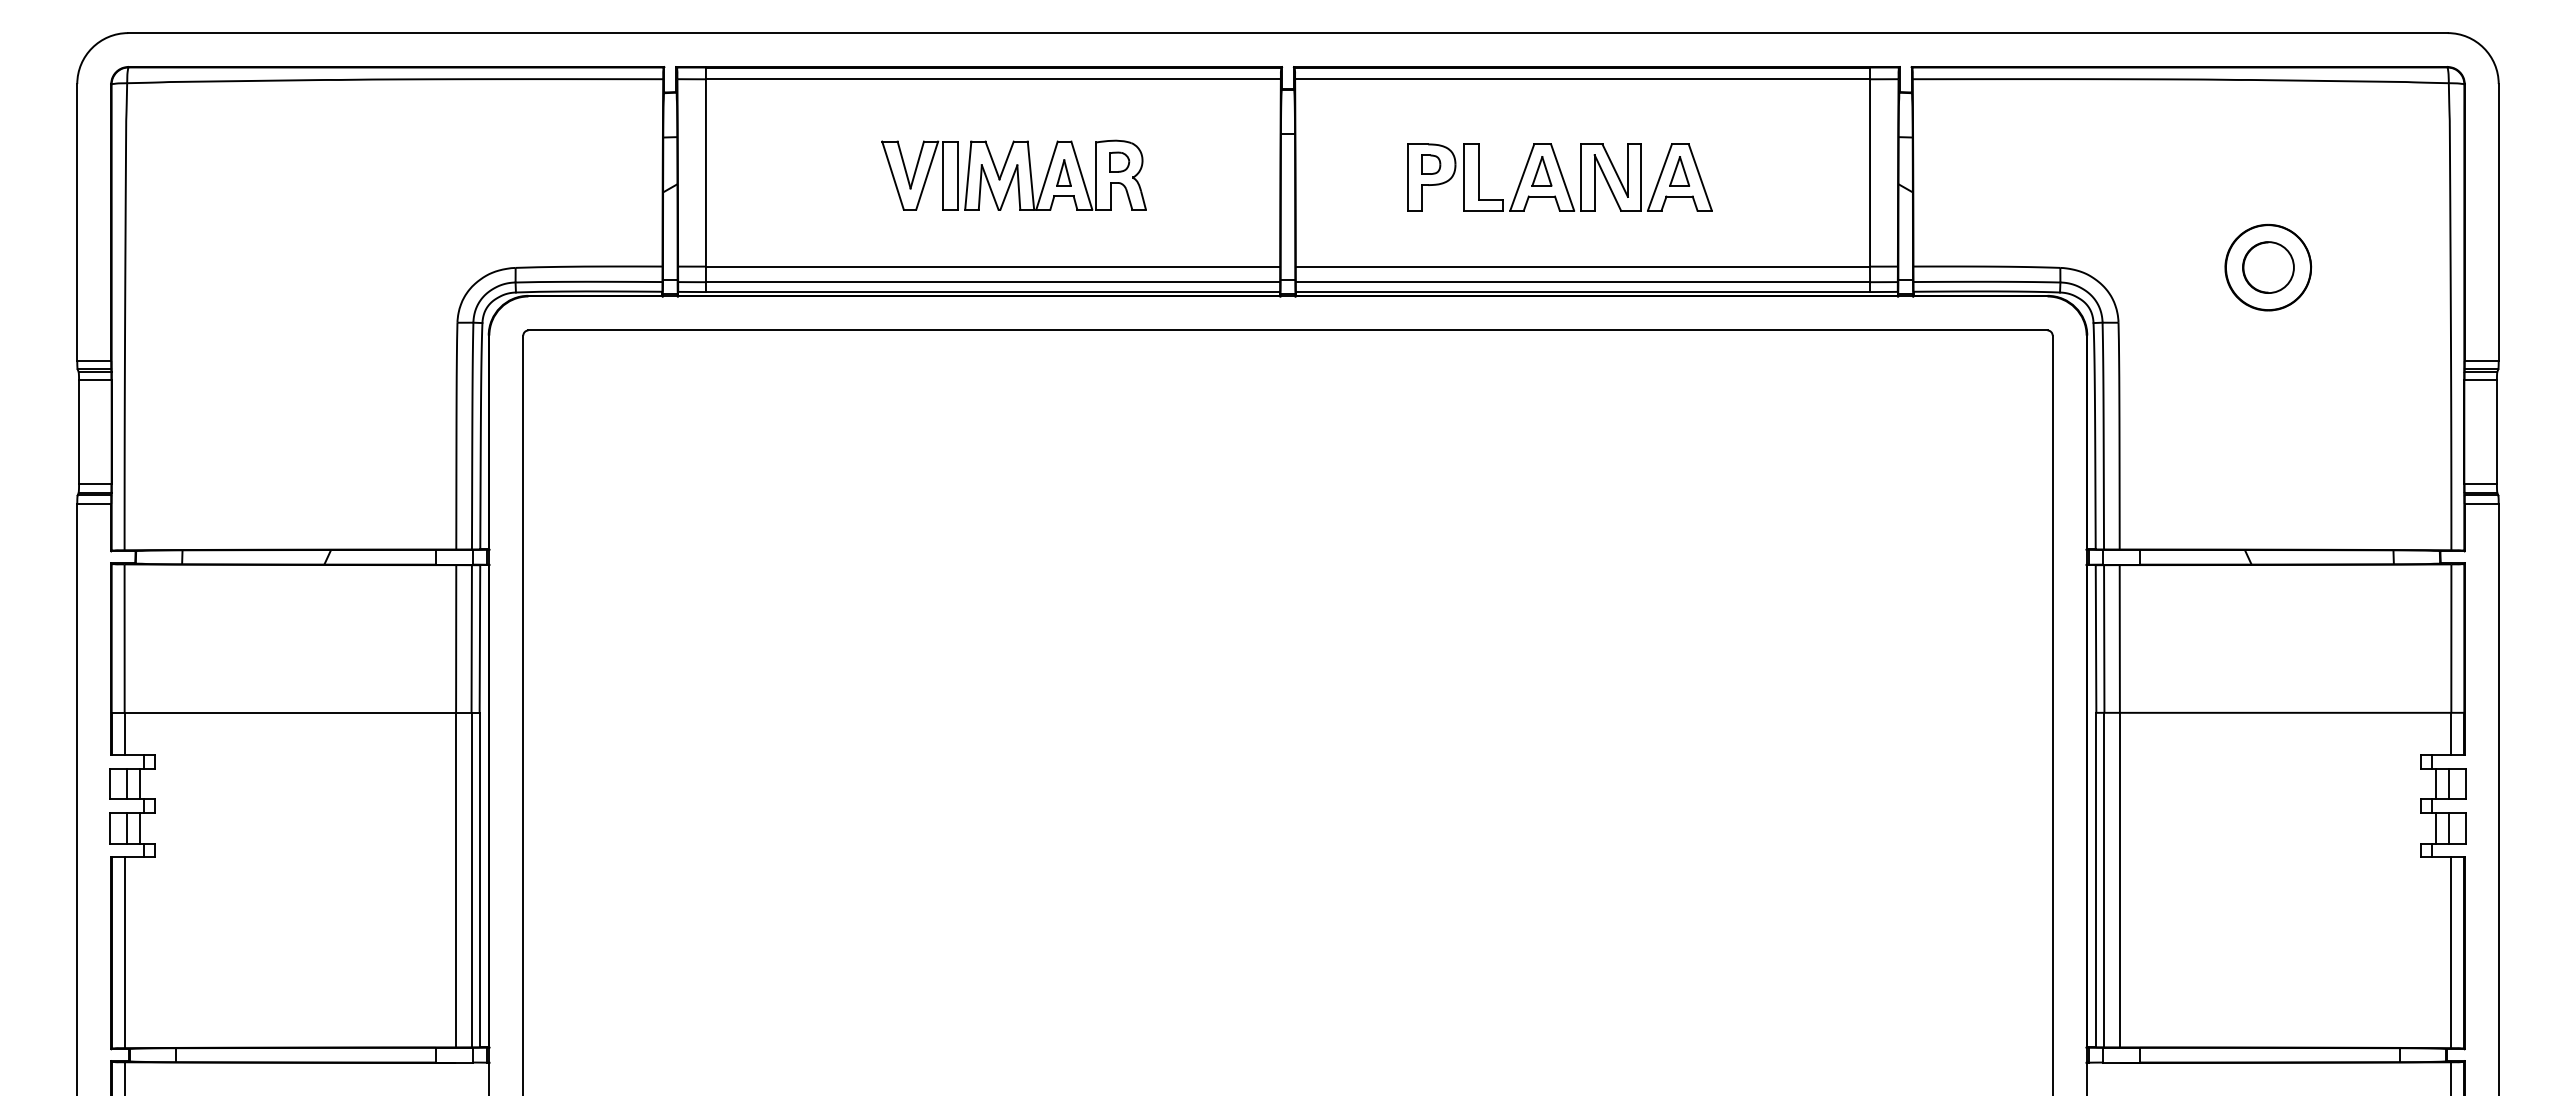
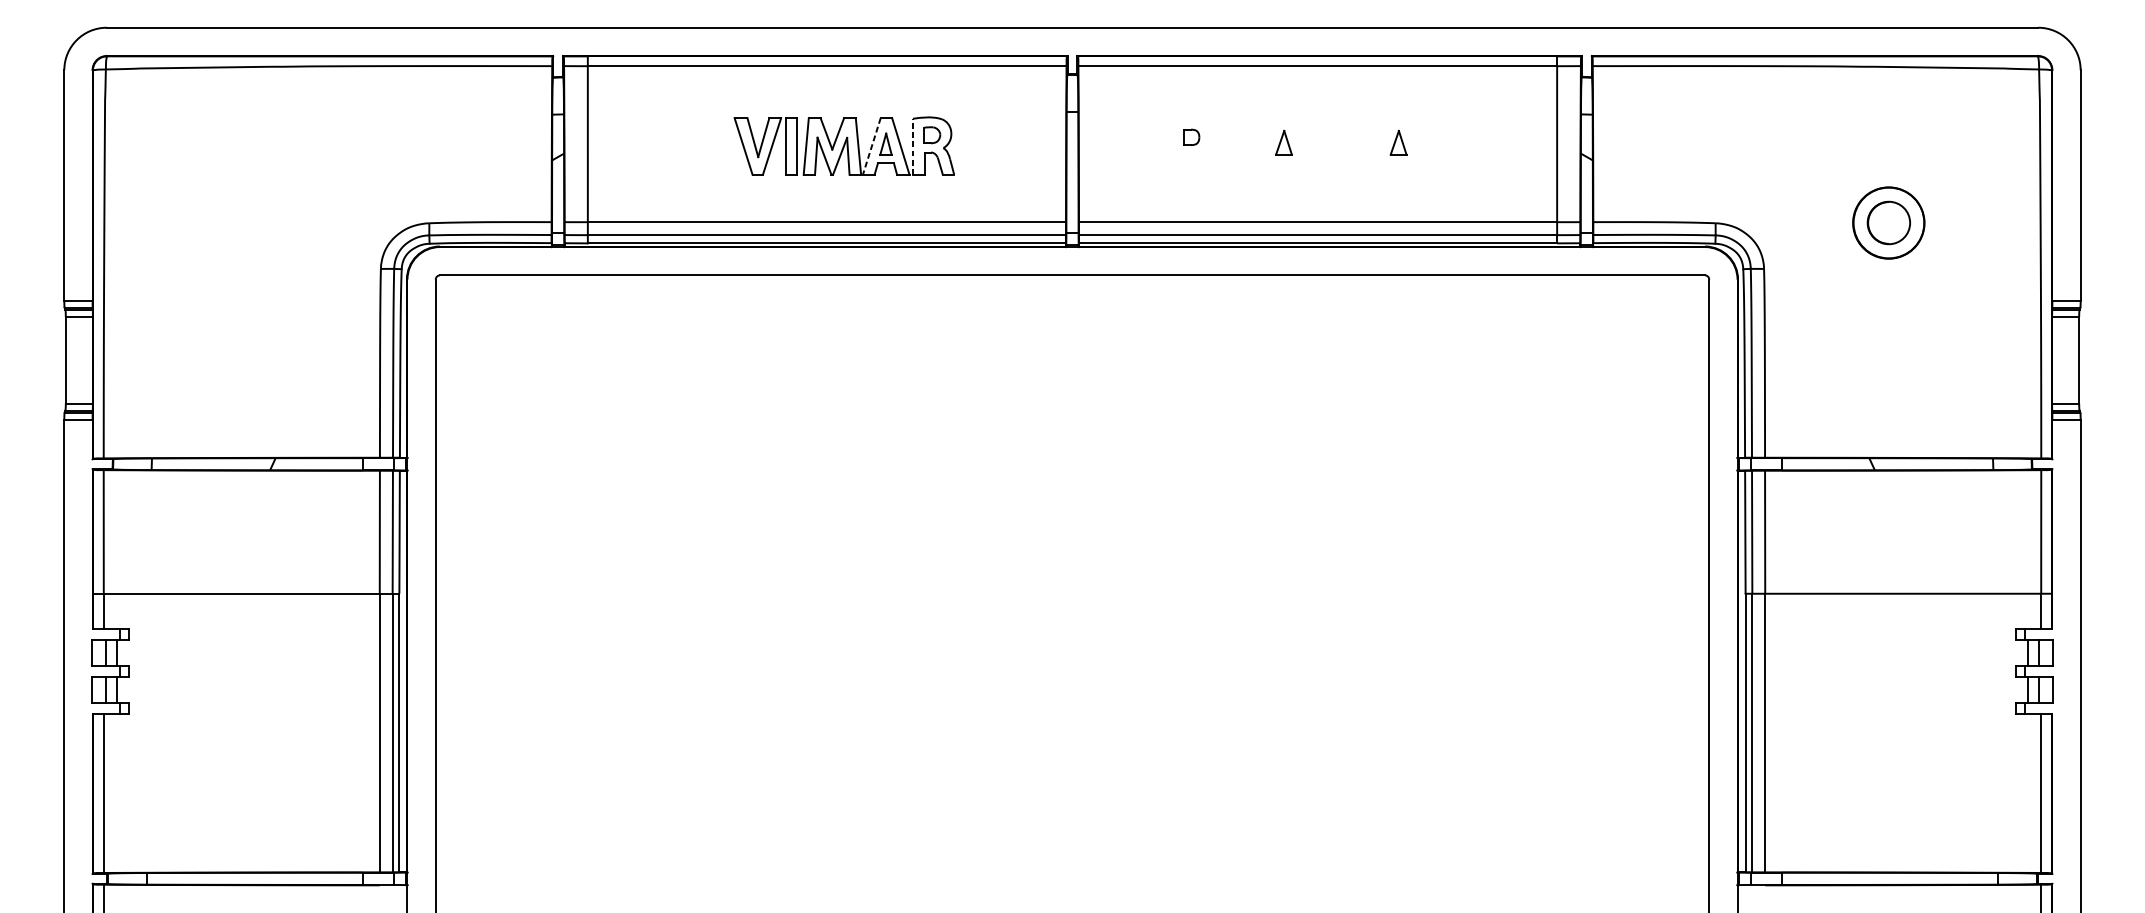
line: (1047, 175) -> (872, 146), solid -> dashed
line: (1096, 176) -> (913, 147), solid -> dashed
part: (1559, 177) -> (1298, 147), removed

